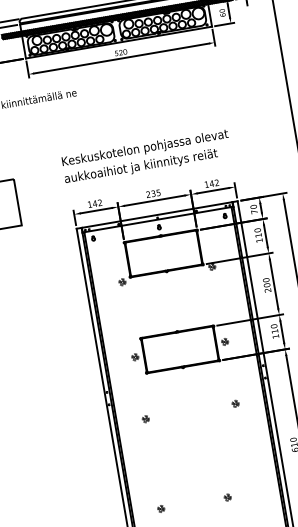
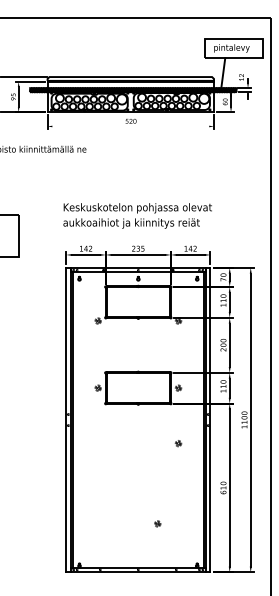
line: (121, 58) -> (130, 126), removed
part: (145, 419) -> (97, 443), removed
part: (160, 508) -> (97, 523), removed

